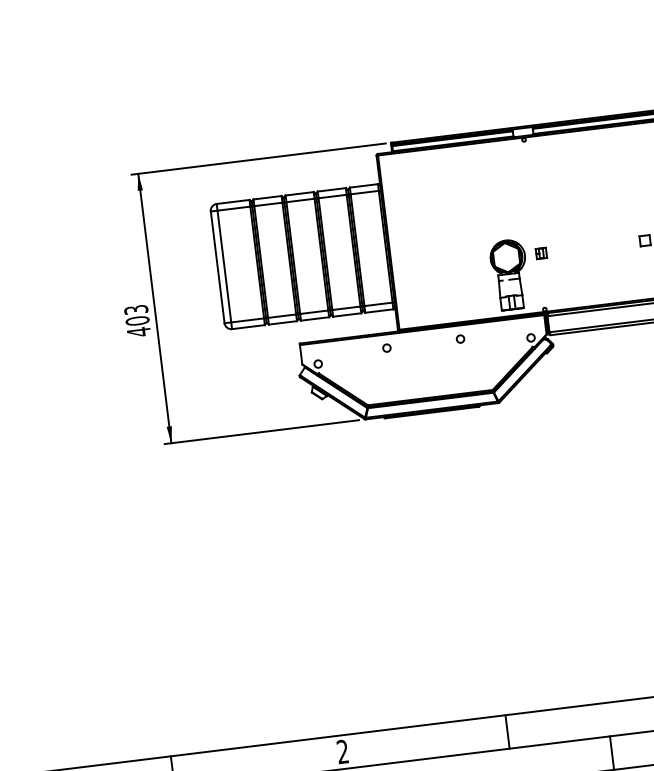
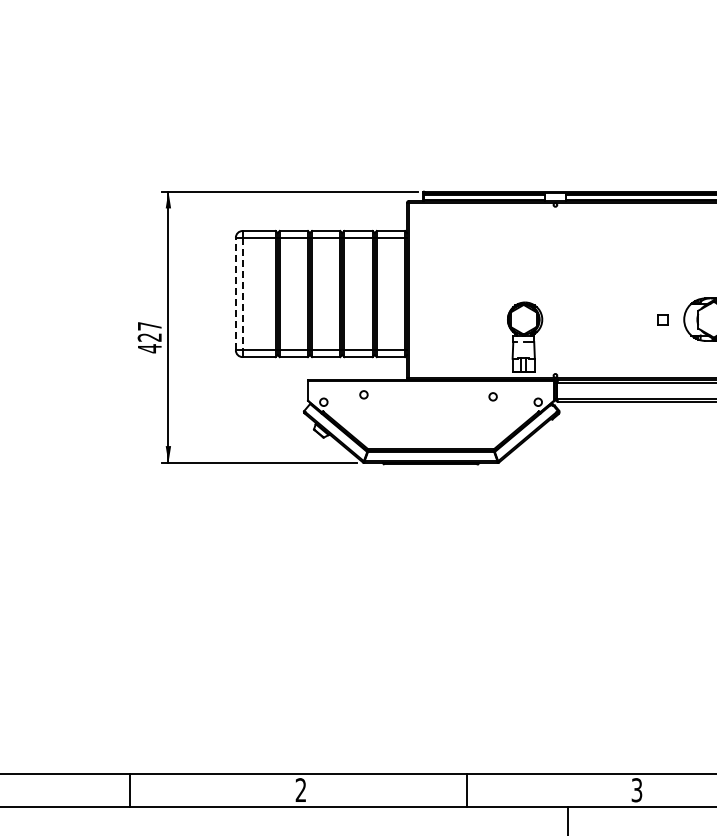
part: (541, 253) -> (558, 319), removed
line: (217, 266) -> (235, 293), solid -> dashed
line: (224, 267) -> (242, 294), solid -> dashed
text: (136, 315) -> (149, 331), 403 -> 427
circle: (459, 338) -> (492, 396), moved
circle: (386, 347) -> (363, 394), moved

